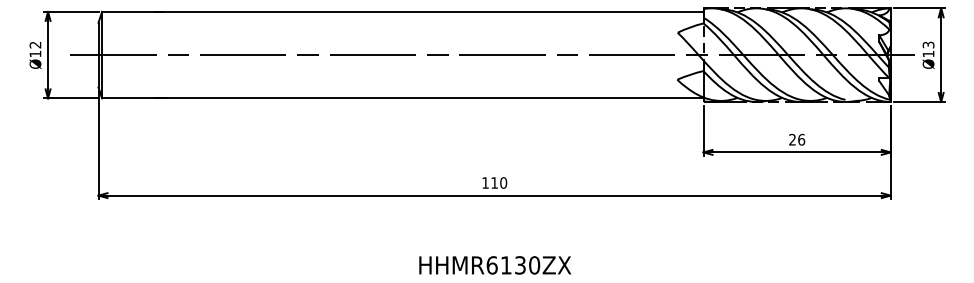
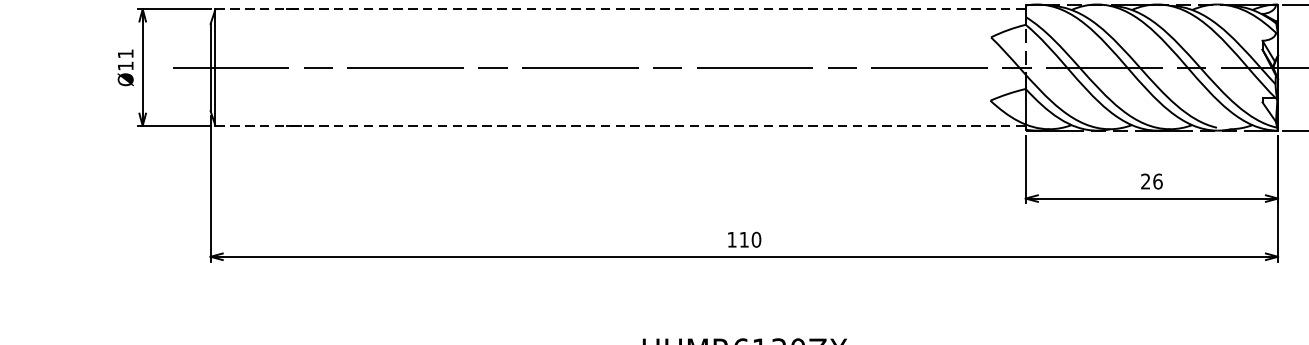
line: (402, 11) -> (620, 8), solid -> dashed
text: (35, 44) -> (125, 53), Ø12 -> Ø11
line: (402, 98) -> (620, 125), solid -> dashed

